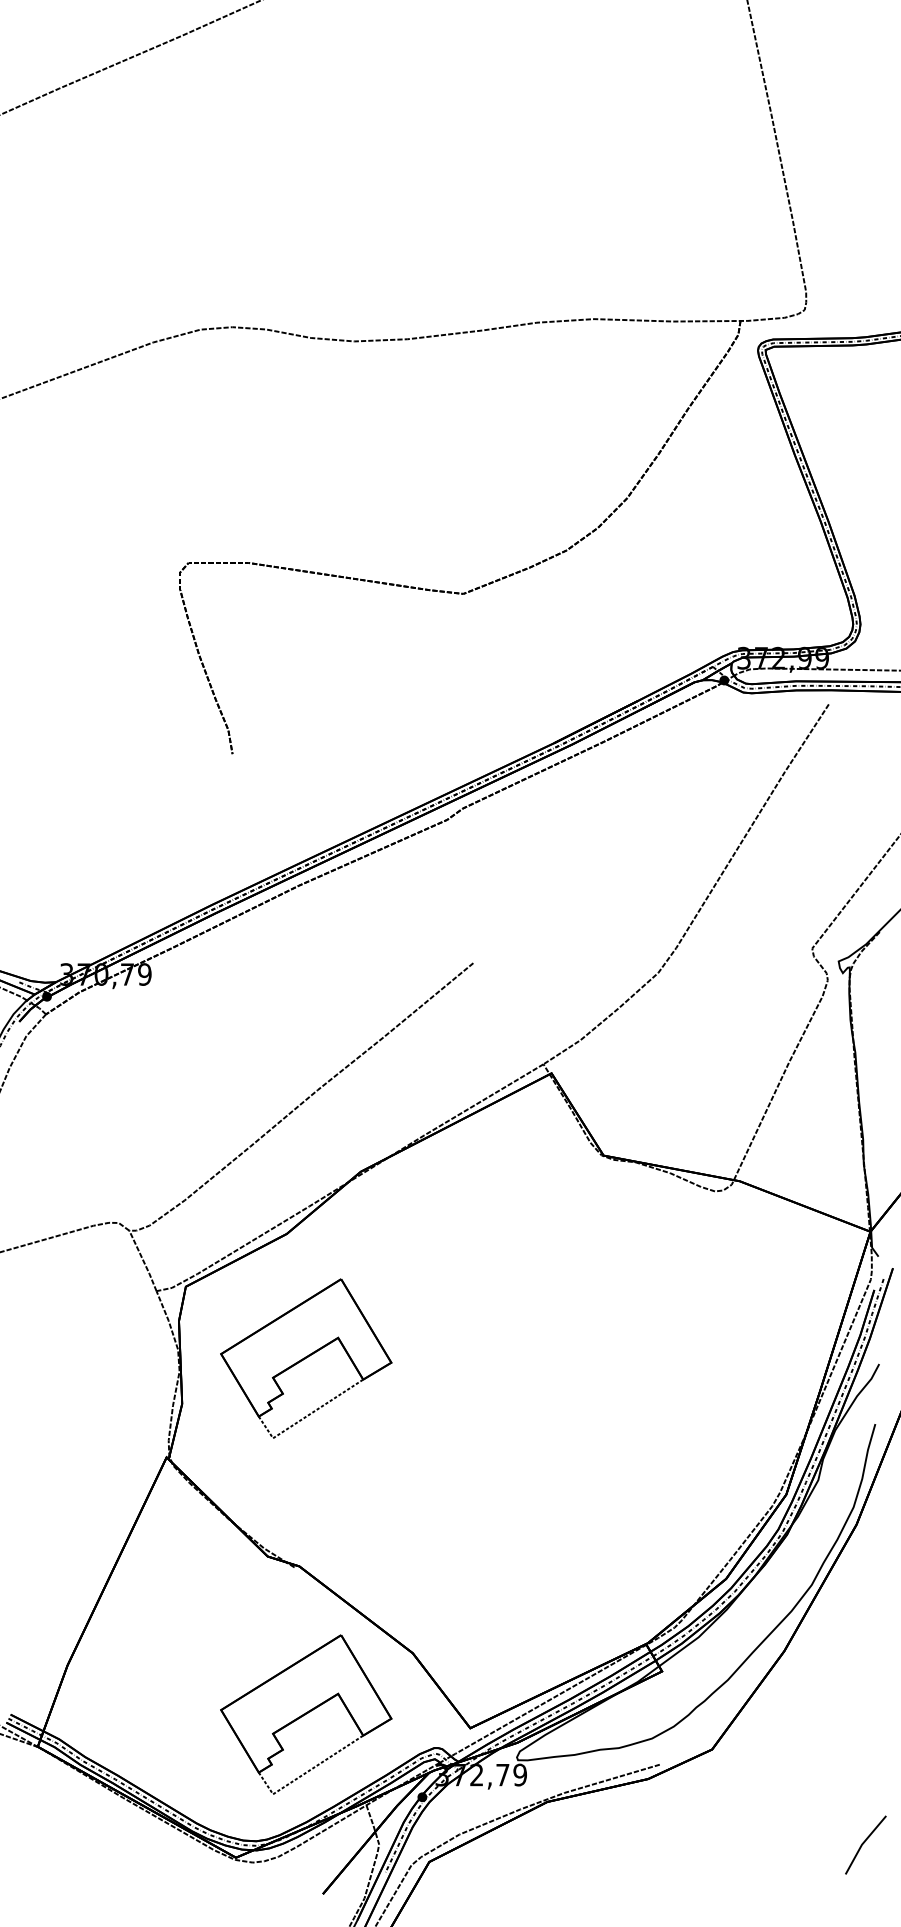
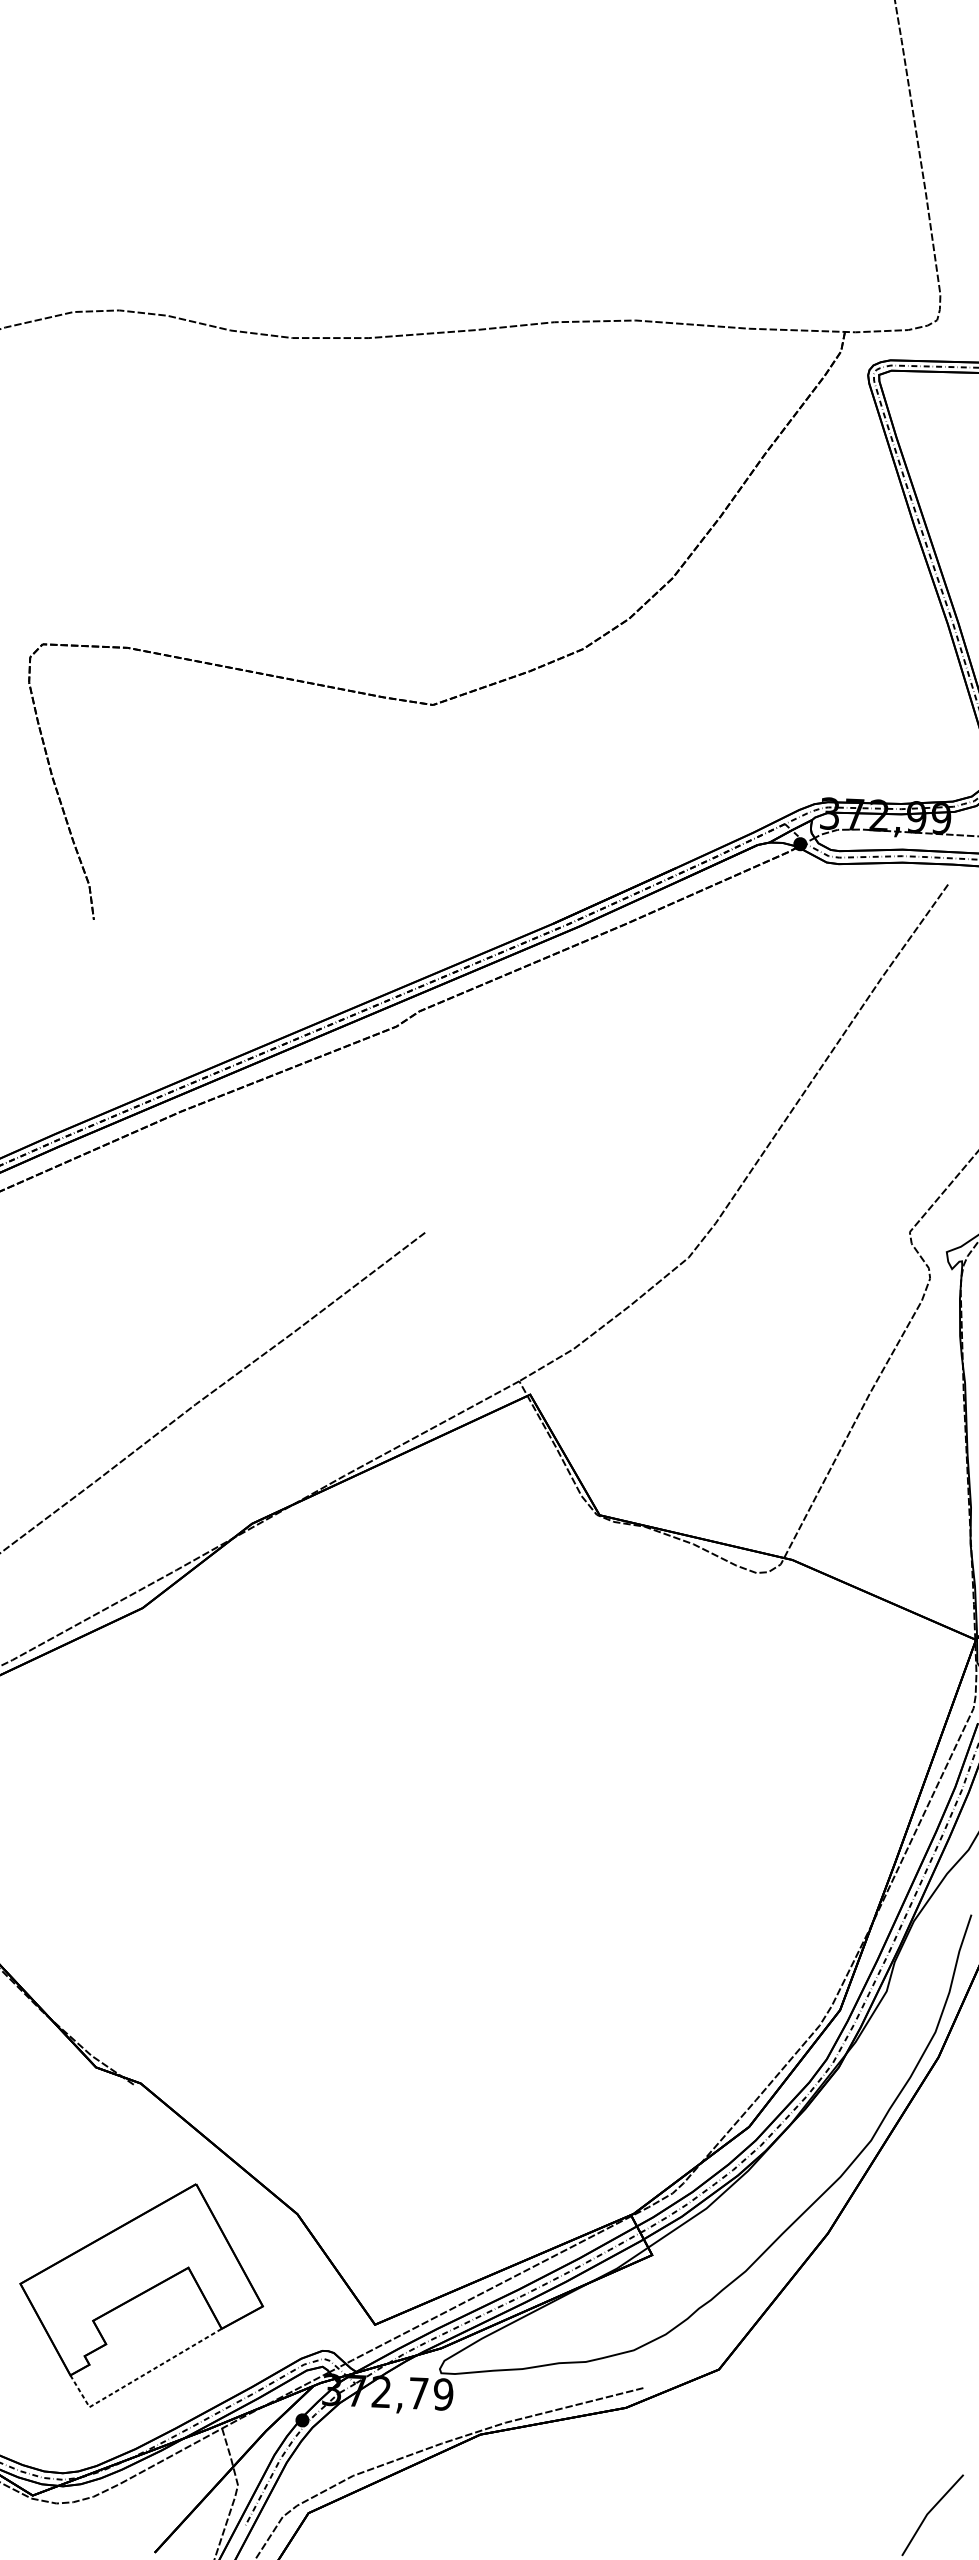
part: (306, 1358) -> (163, 1787), removed

